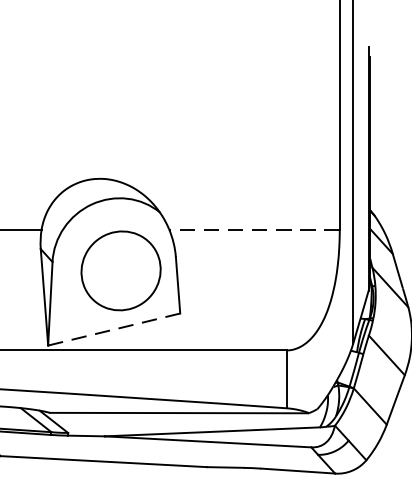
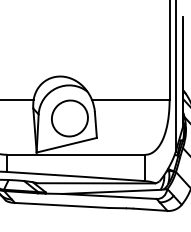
line: (253, 229) -> (130, 99), dashed -> solid
line: (113, 330) -> (66, 145), dashed -> solid

